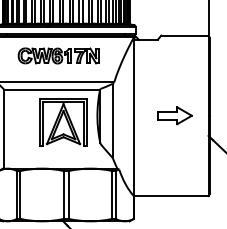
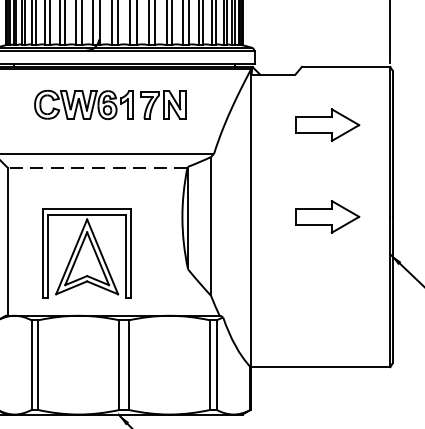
part: (174, 66) -> (326, 124), added
line: (51, 89) -> (96, 167), solid -> dashed
part: (63, 122) -> (87, 253), moved

